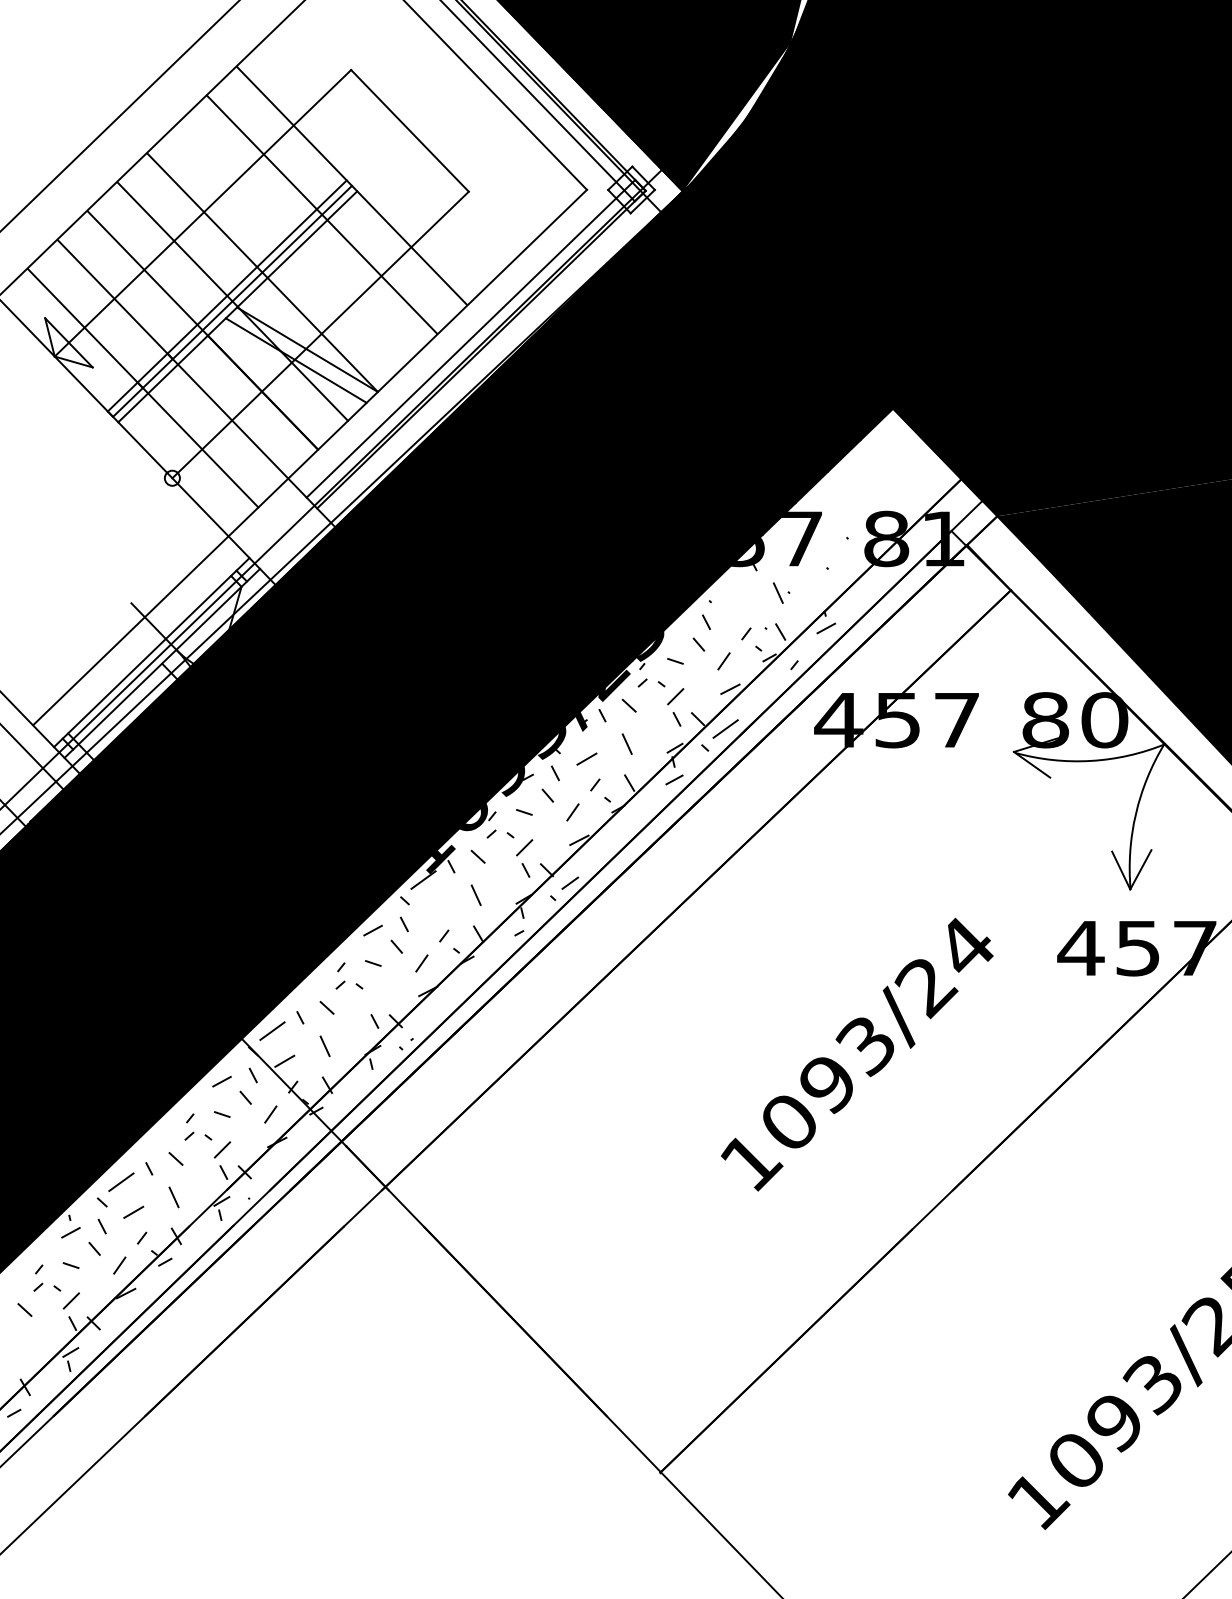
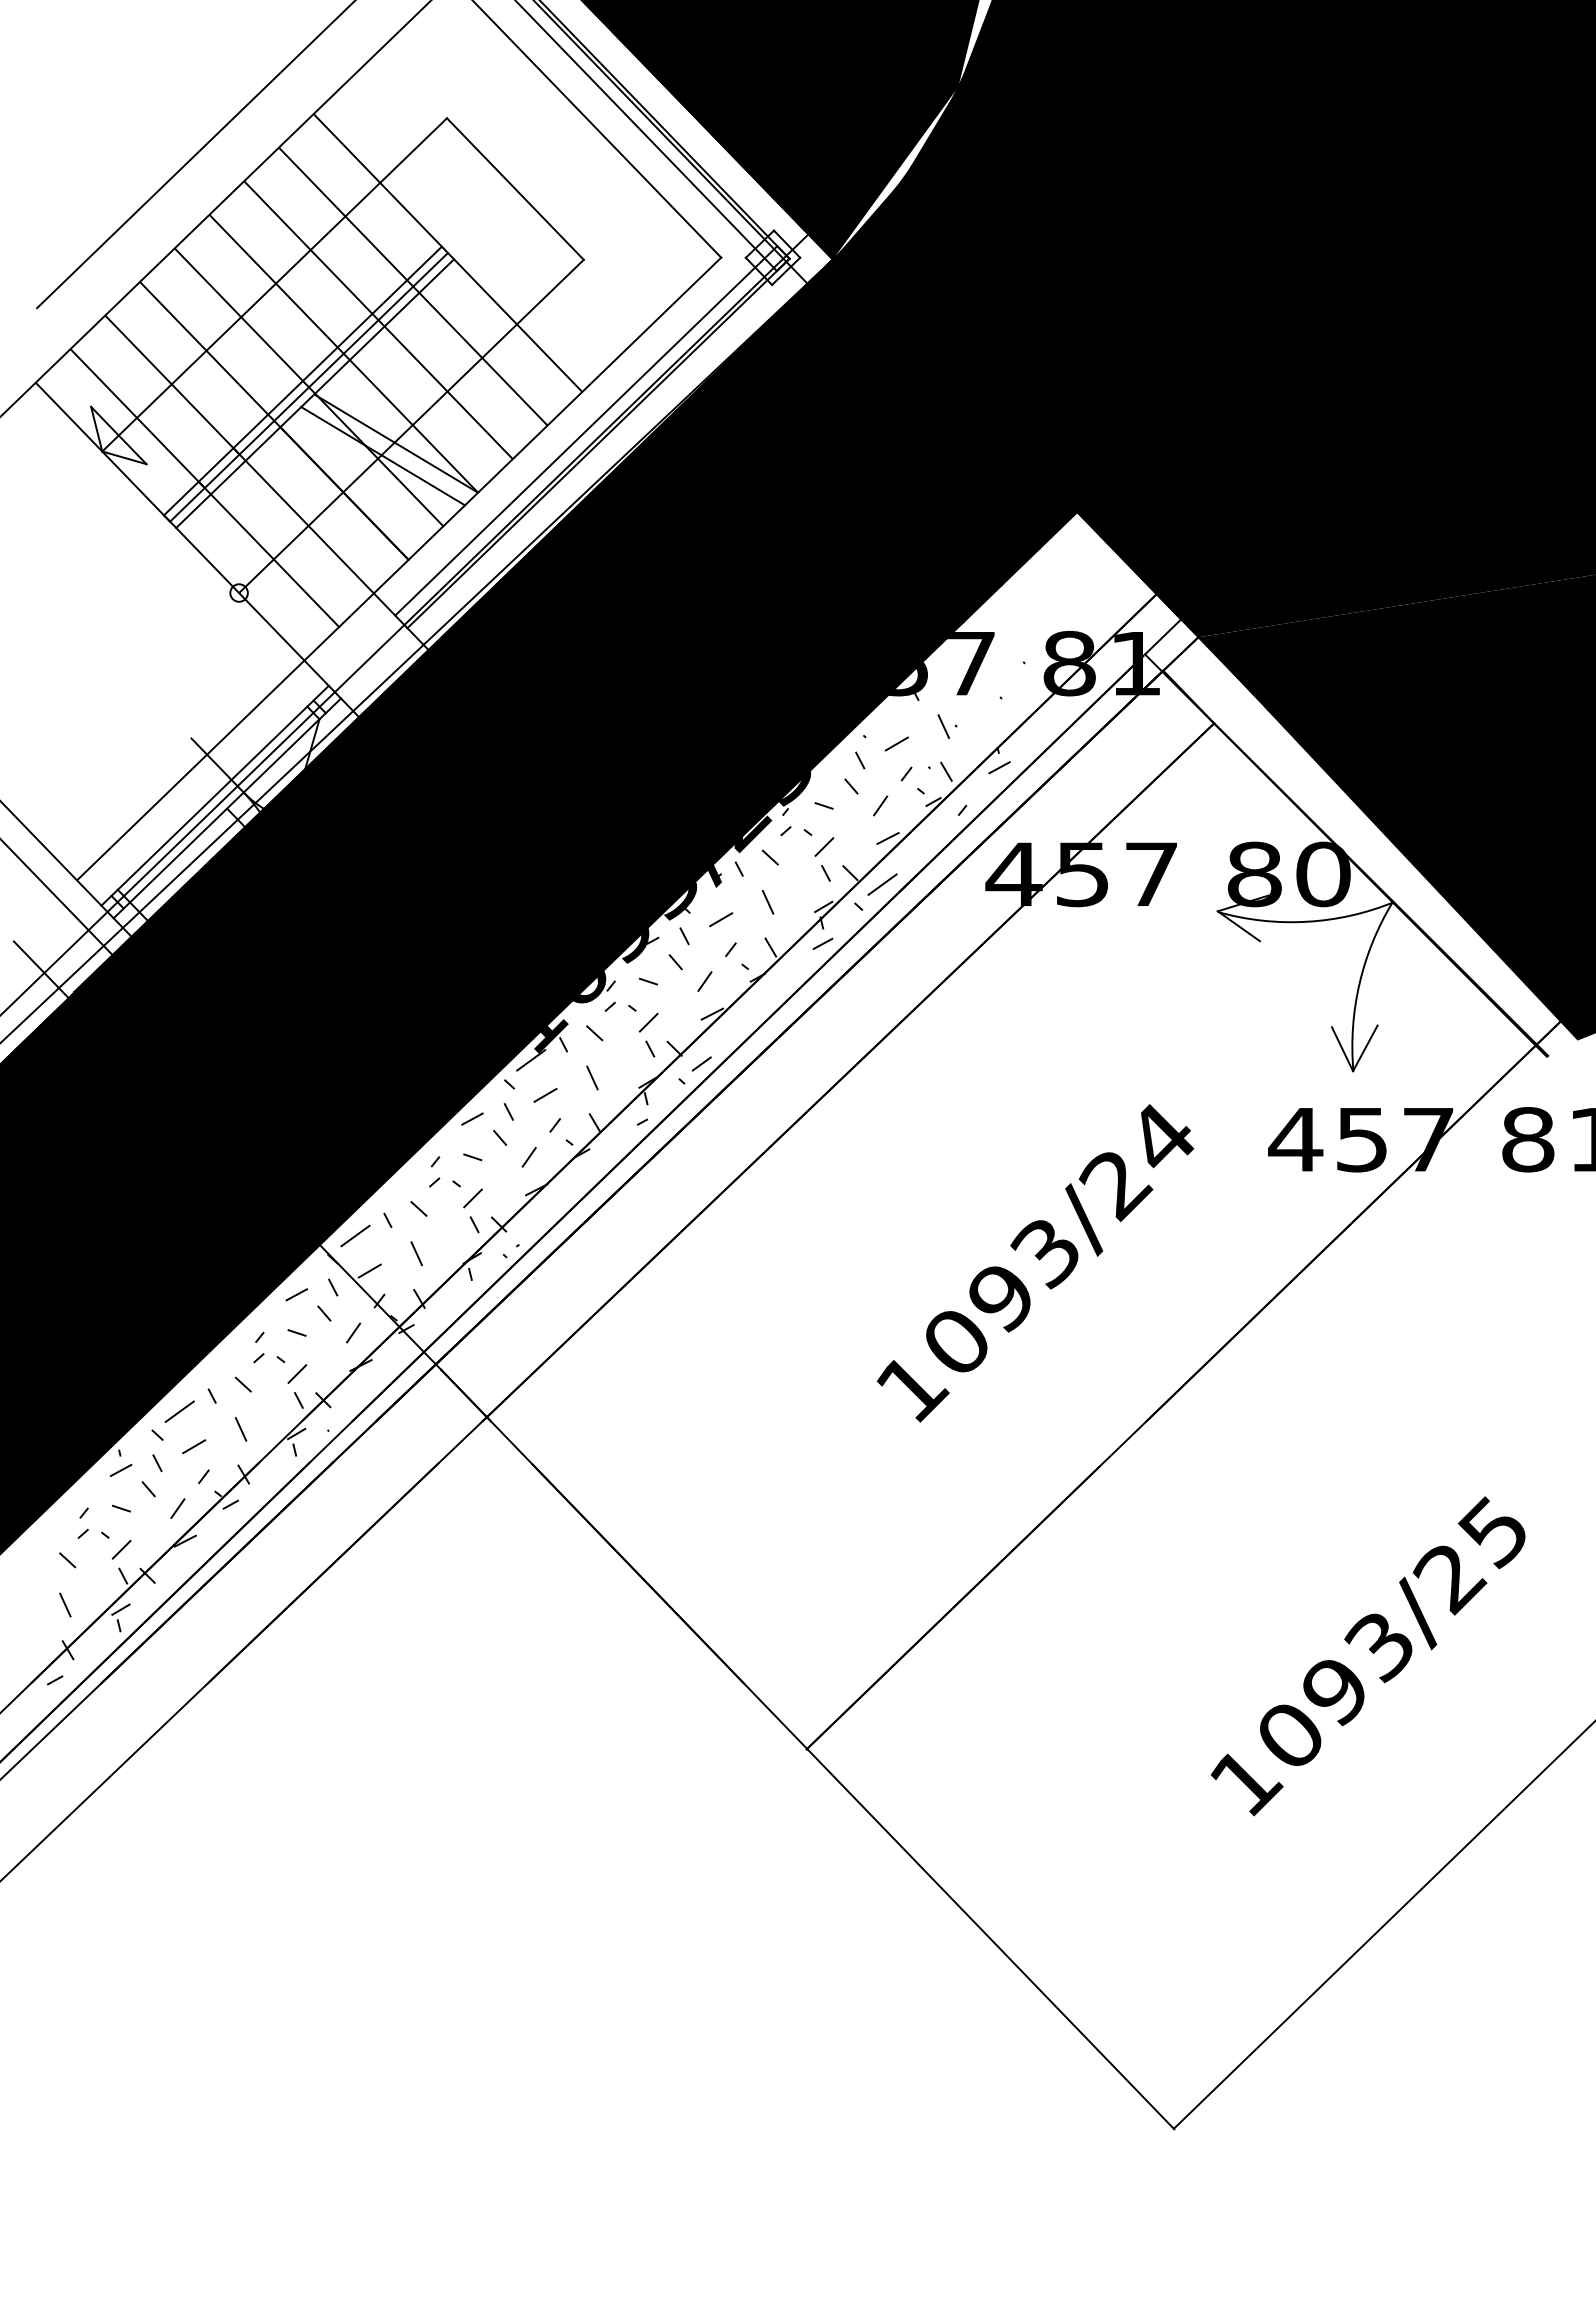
line: (292, 243) -> (378, 320), added
line: (737, 607) -> (896, 743), added
line: (435, 909) -> (545, 1094), added
line: (373, 998) -> (472, 1198), added
line: (23, 1348) -> (65, 1604), added

